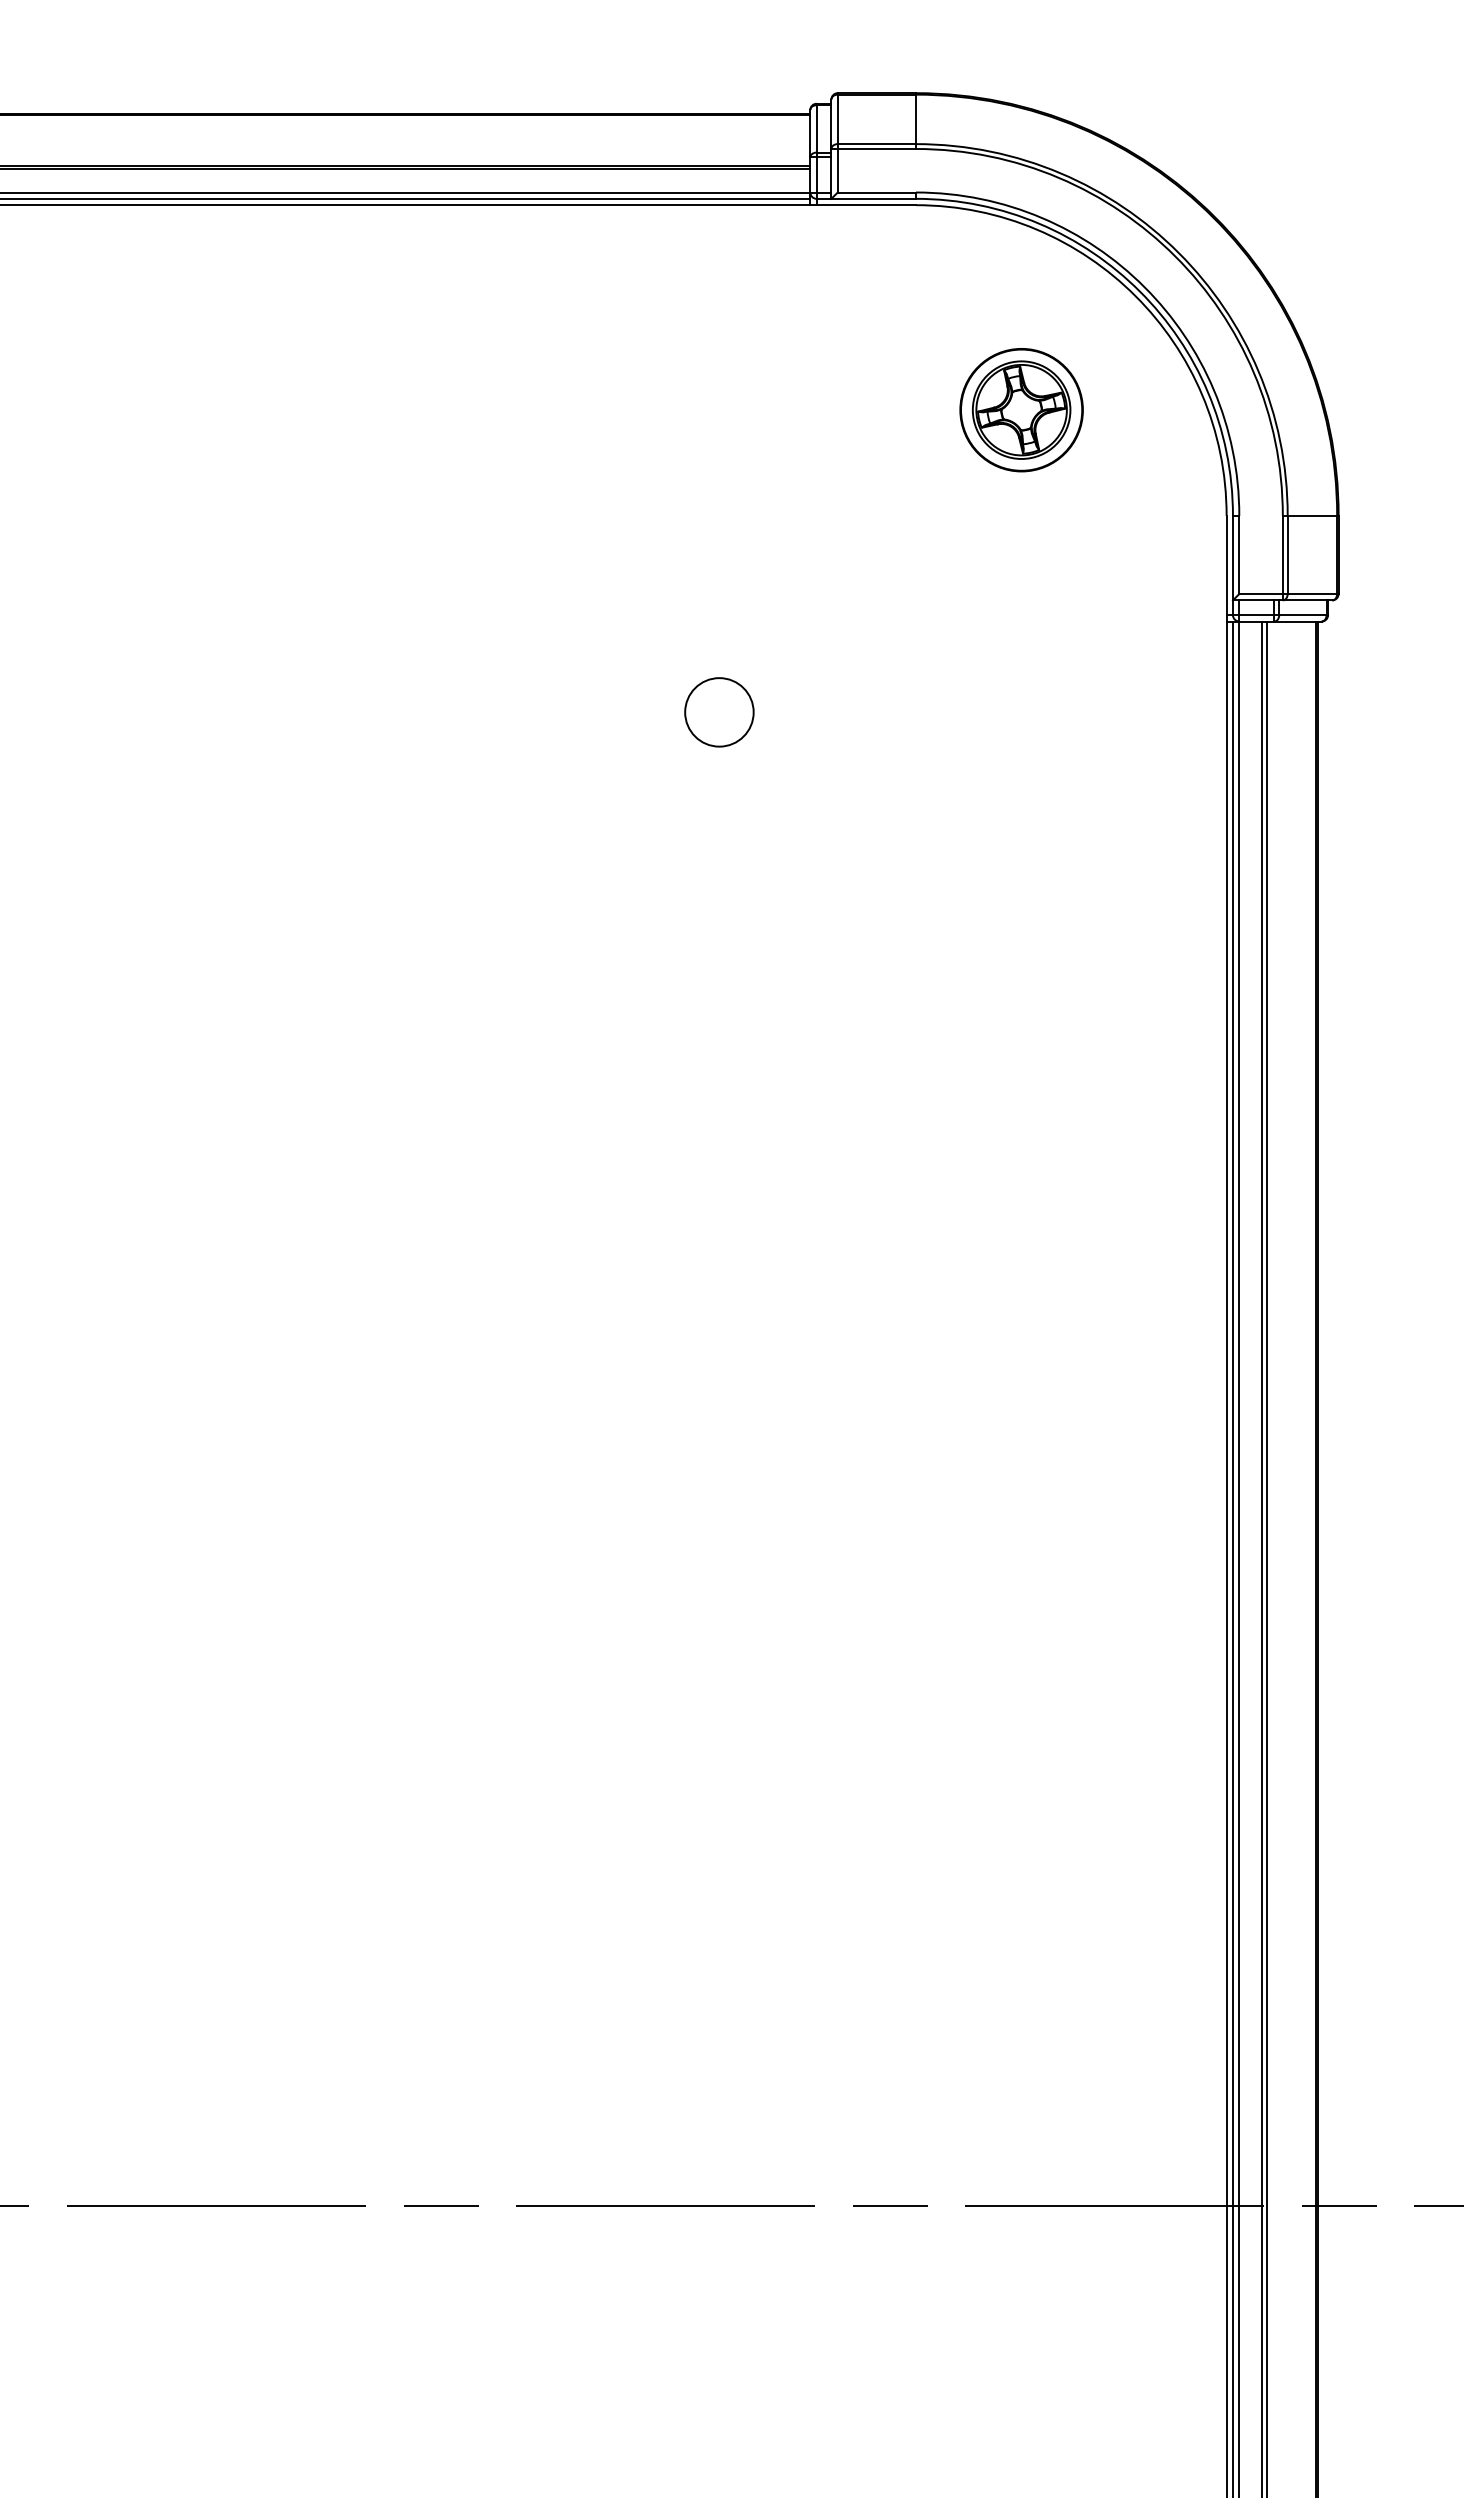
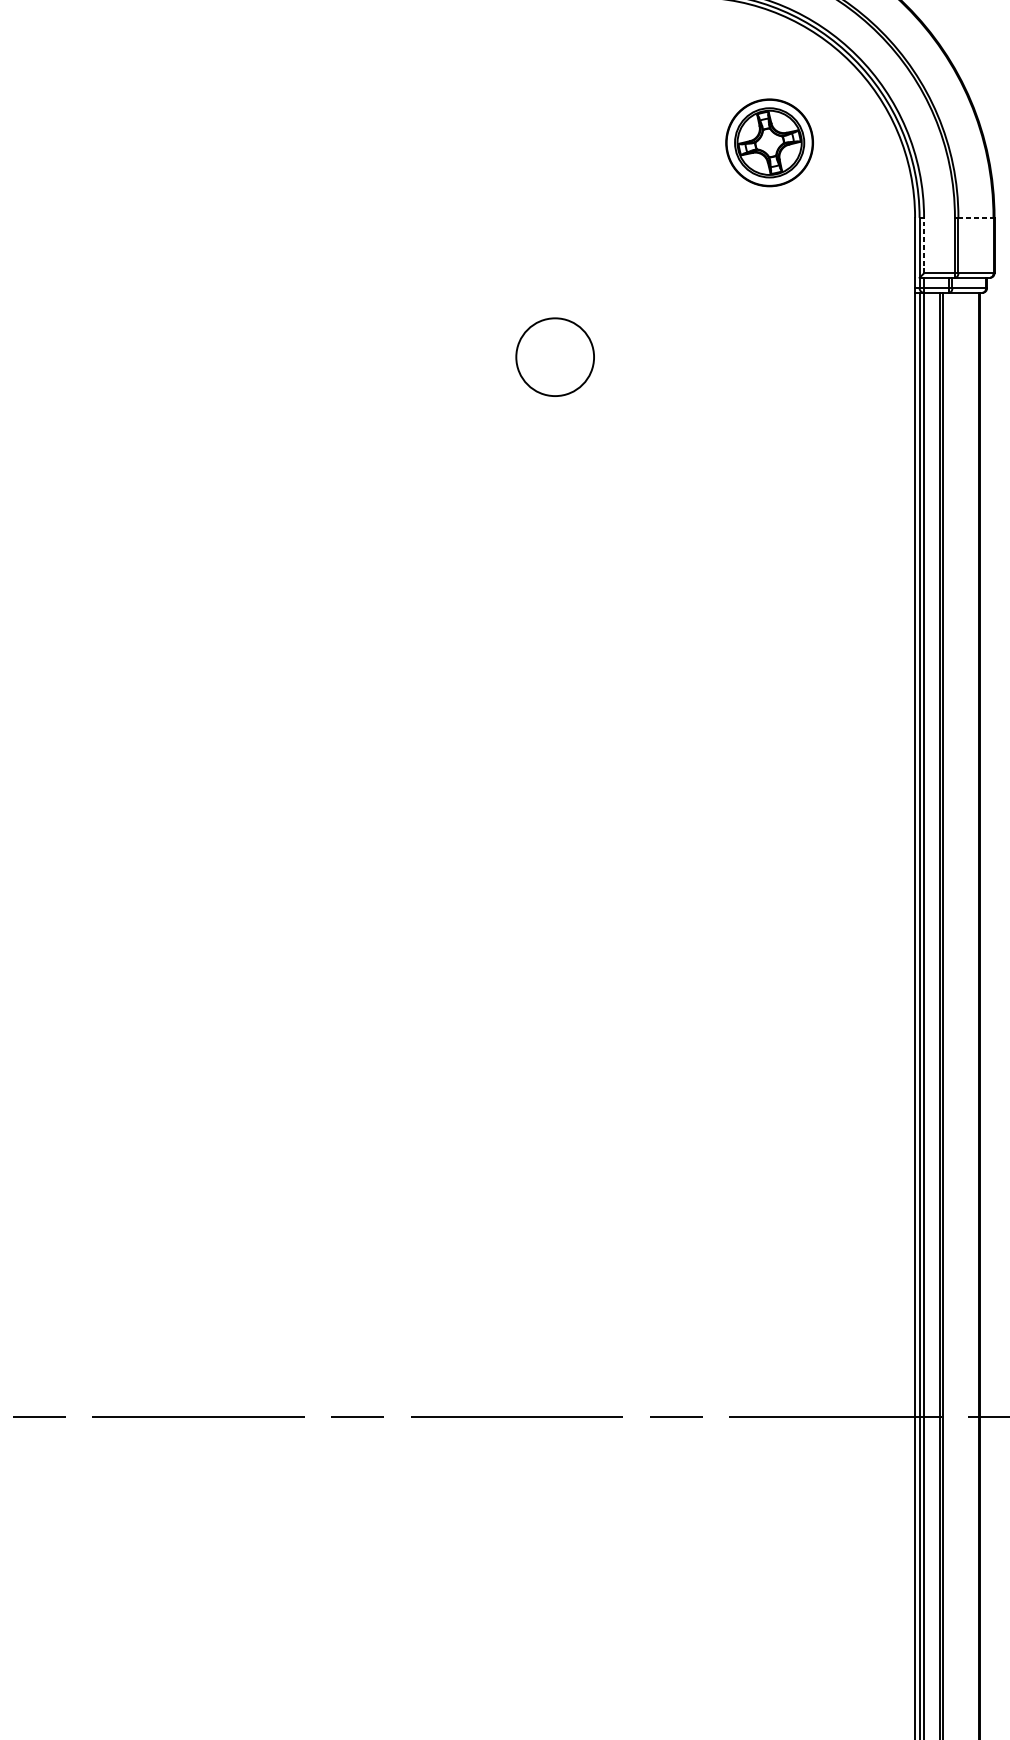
line: (1312, 515) -> (976, 217), solid -> dashed
line: (1239, 554) -> (924, 245), solid -> dashed
circle: (719, 712) -> (555, 357), size x1.6

